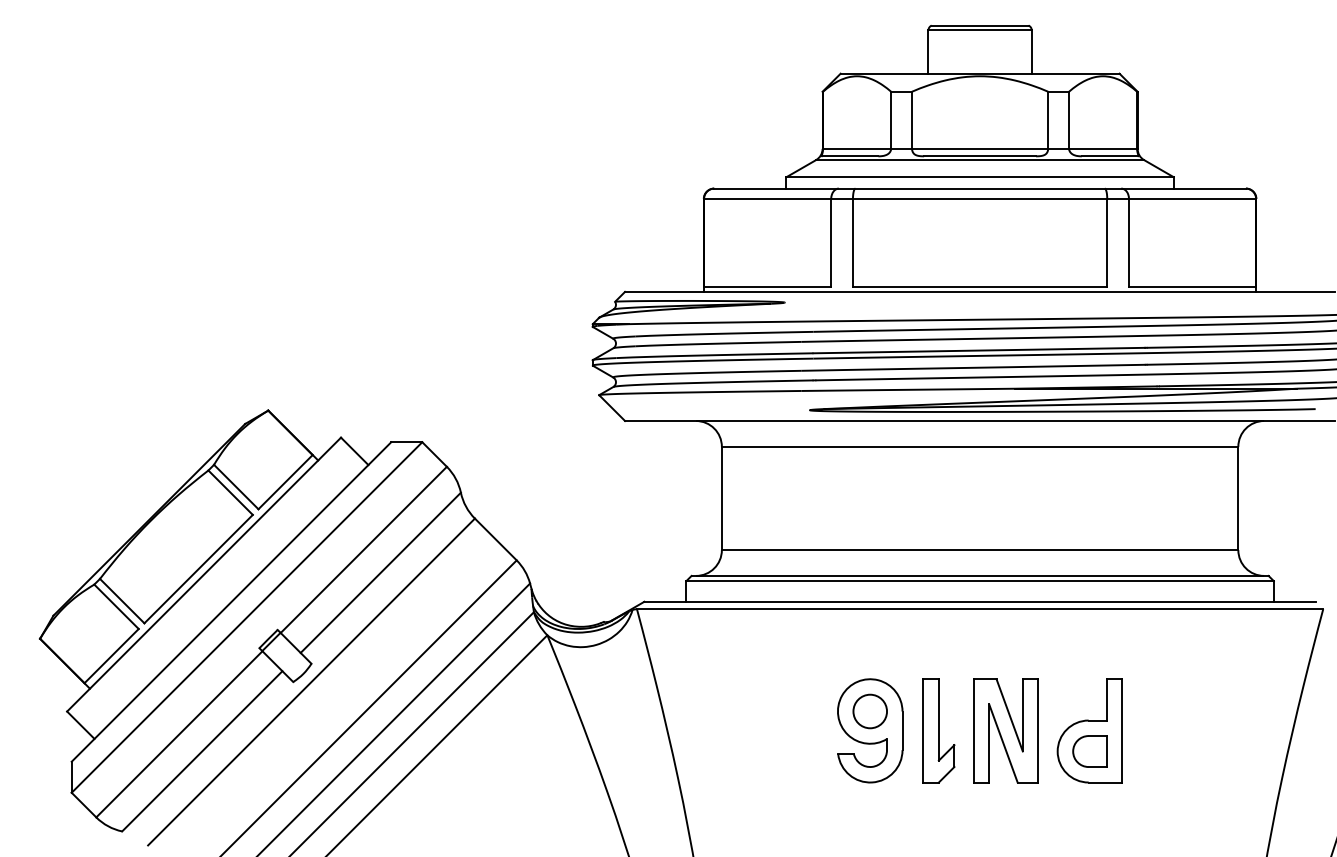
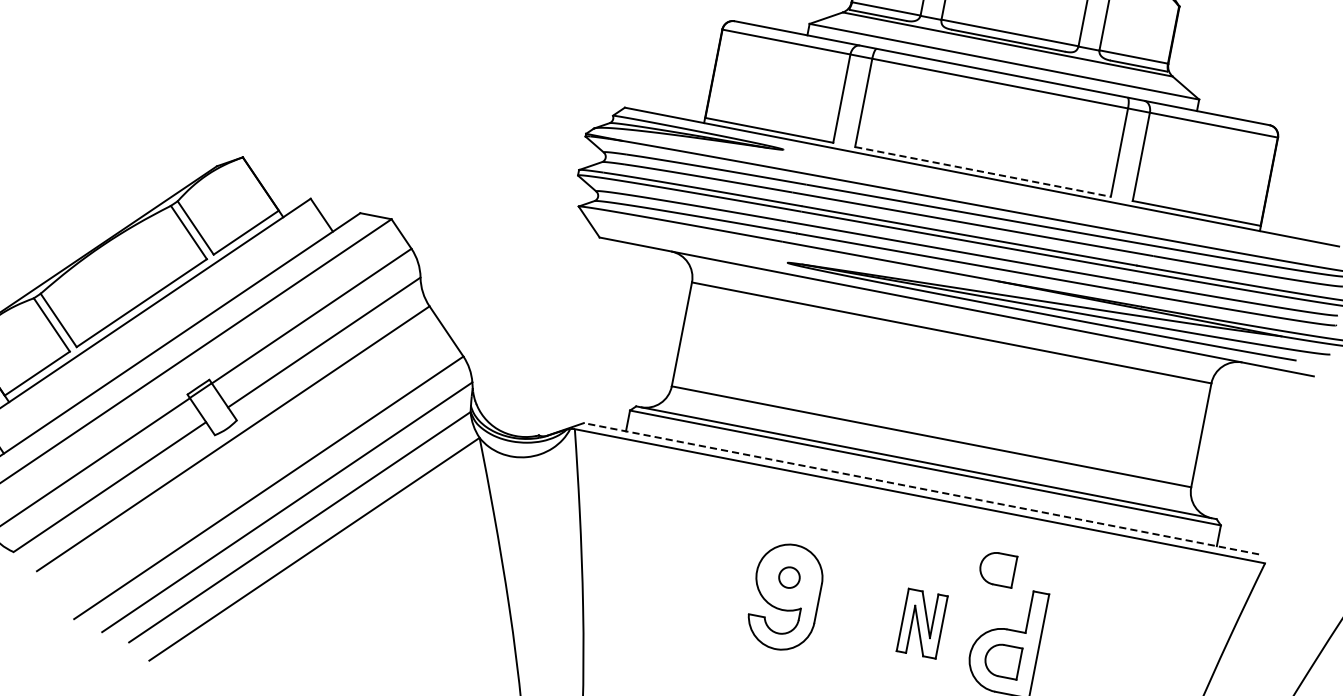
line: (980, 286) -> (983, 171), solid -> dashed
line: (980, 601) -> (921, 488), solid -> dashed
part: (1067, 664) -> (997, 568), added
circle: (870, 711) -> (789, 577), size x0.6
part: (938, 730) -> (854, 610), removed
part: (1005, 730) -> (921, 623), size x0.6

